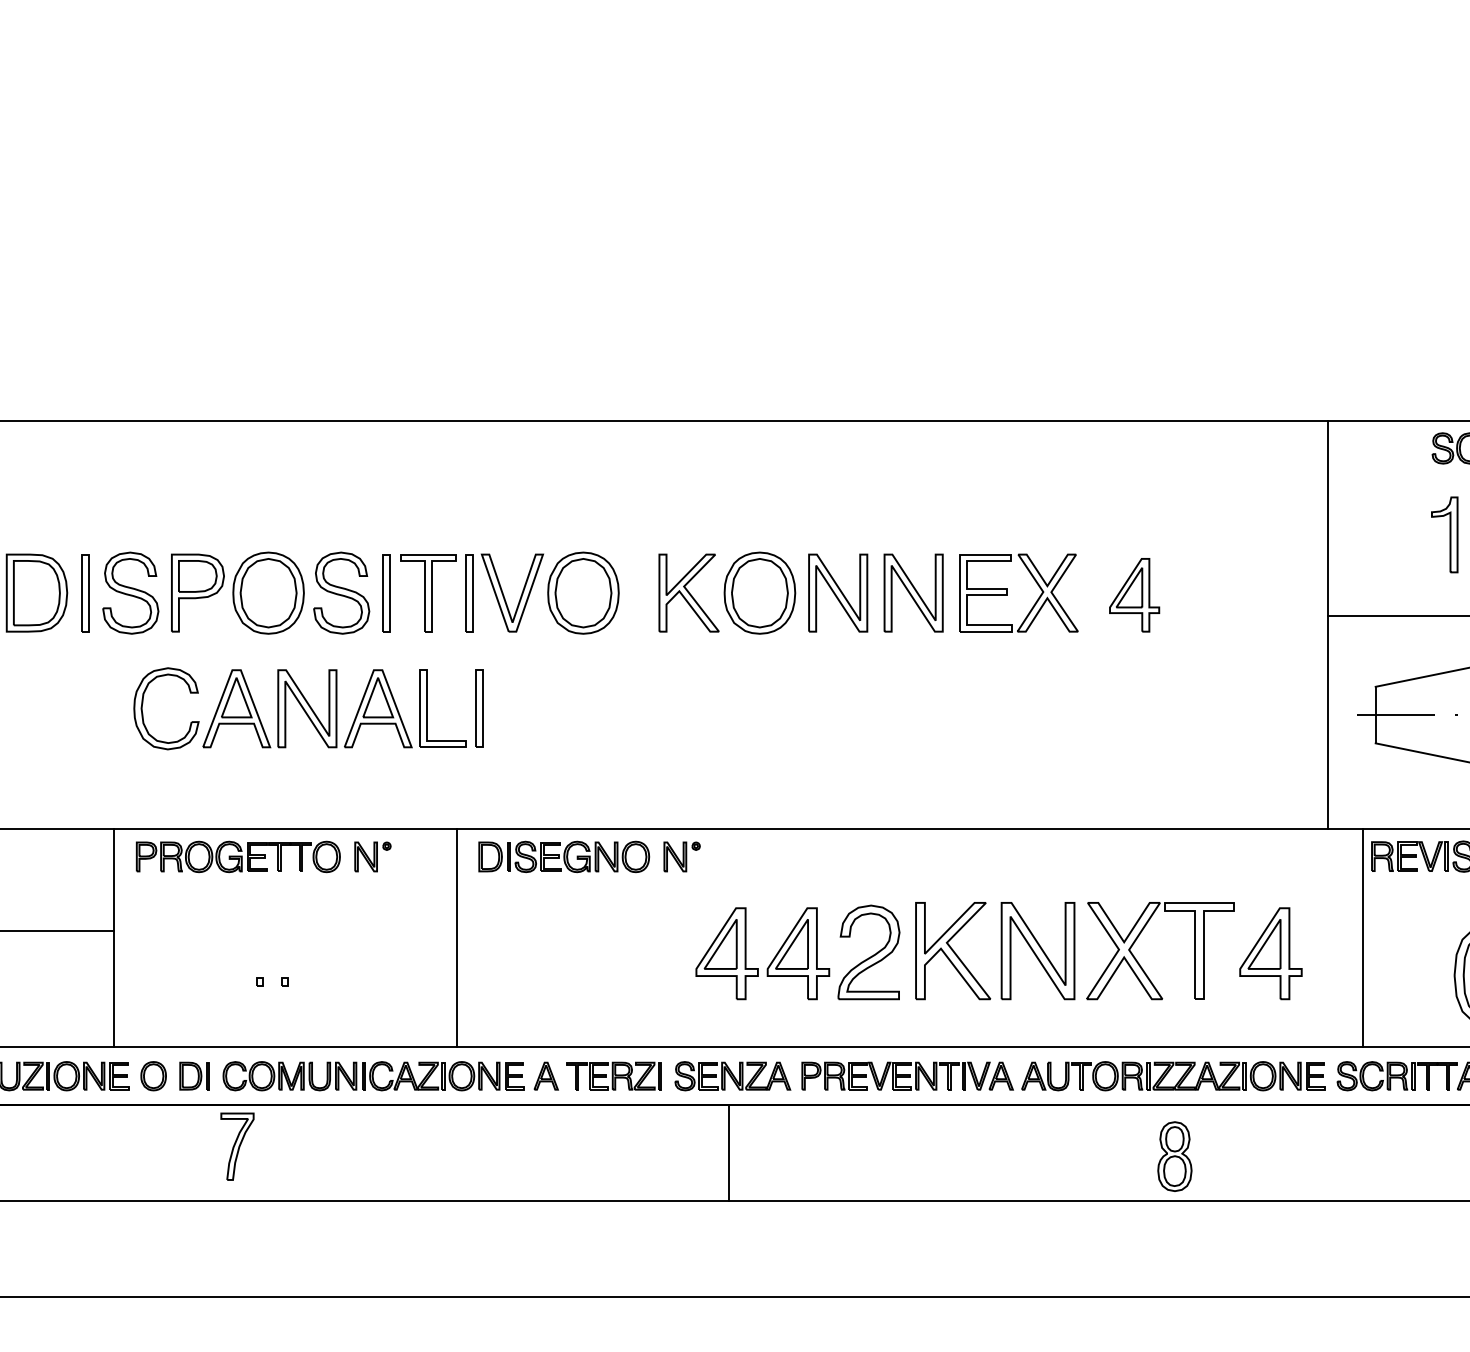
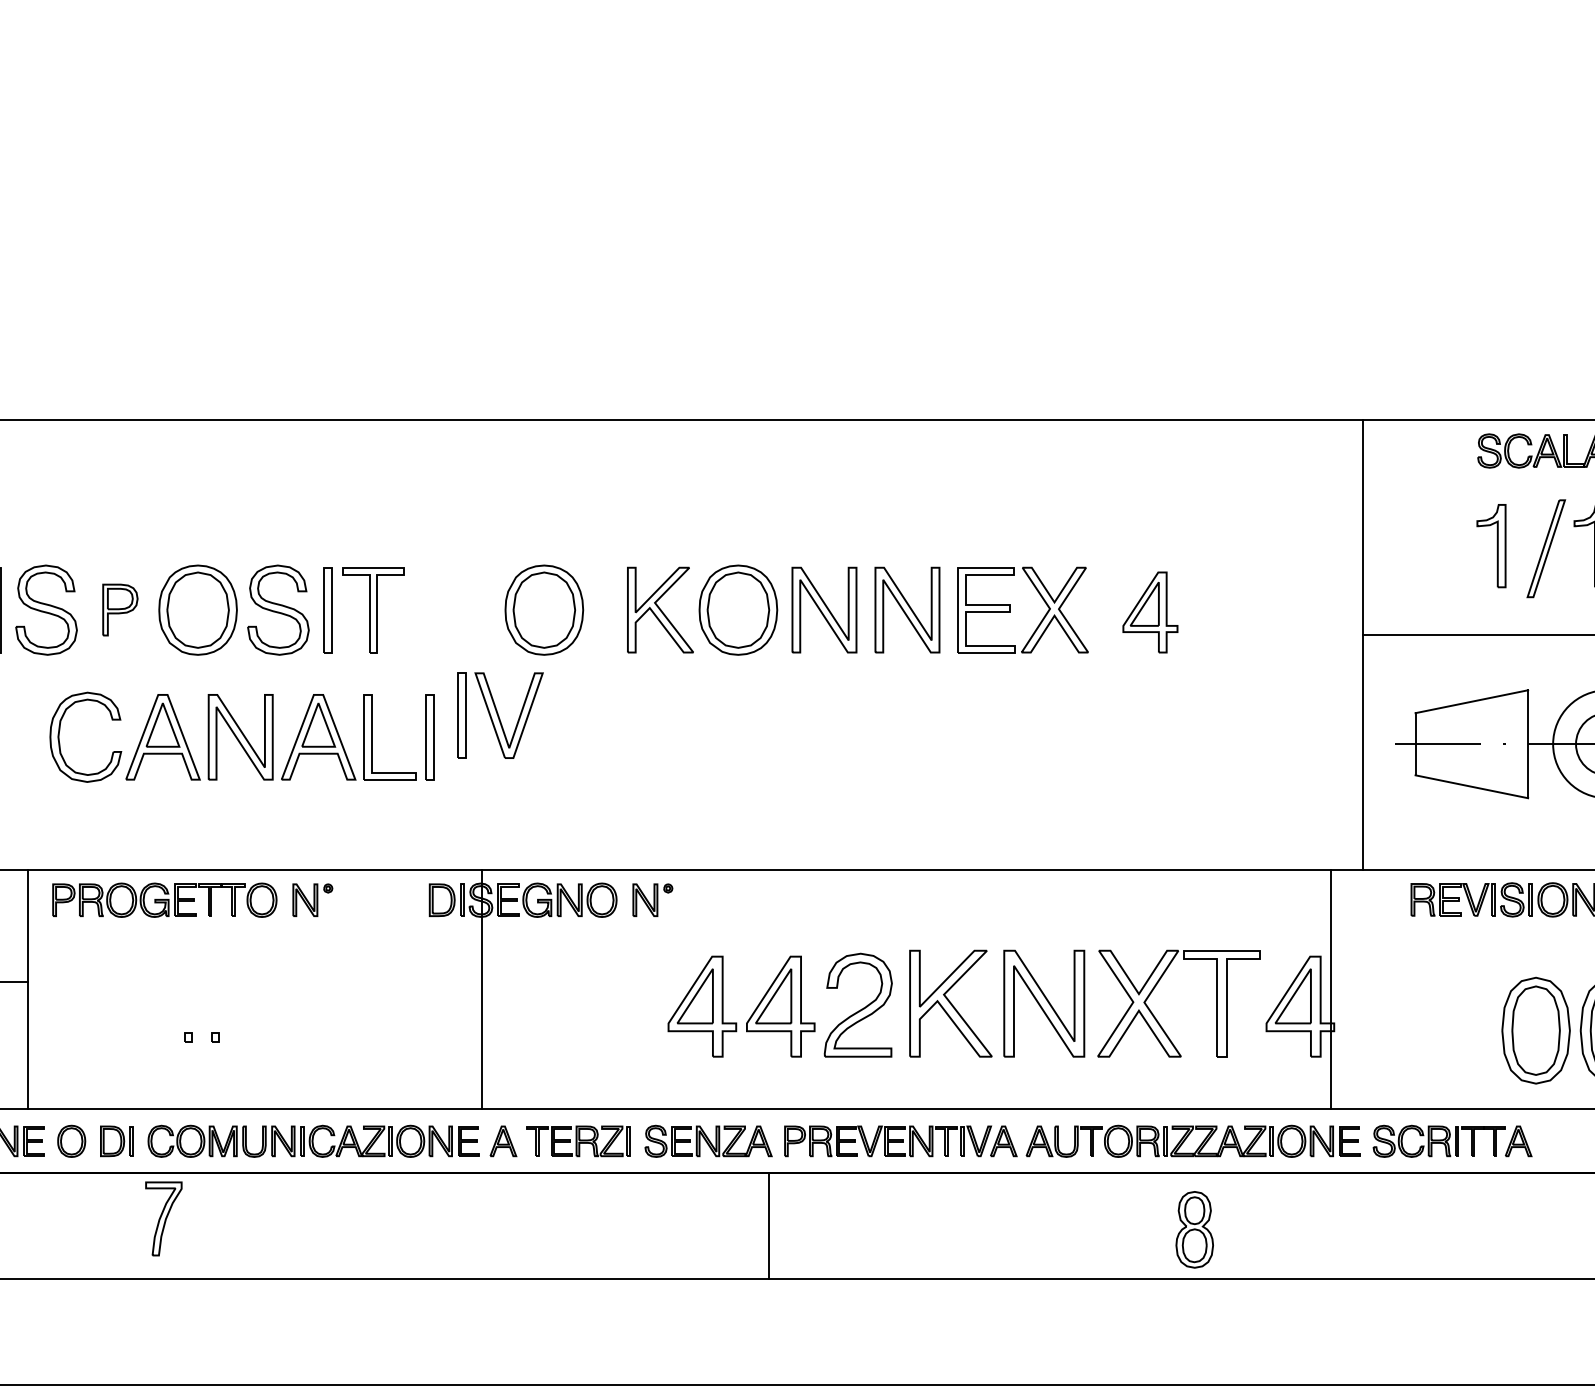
part: (197, 592) -> (119, 609), size x0.6
part: (504, 592) -> (500, 715), moved
line: (456, 937) -> (481, 988), moved
line: (1363, 937) -> (1331, 988), moved
line: (728, 1152) -> (768, 1225), moved

